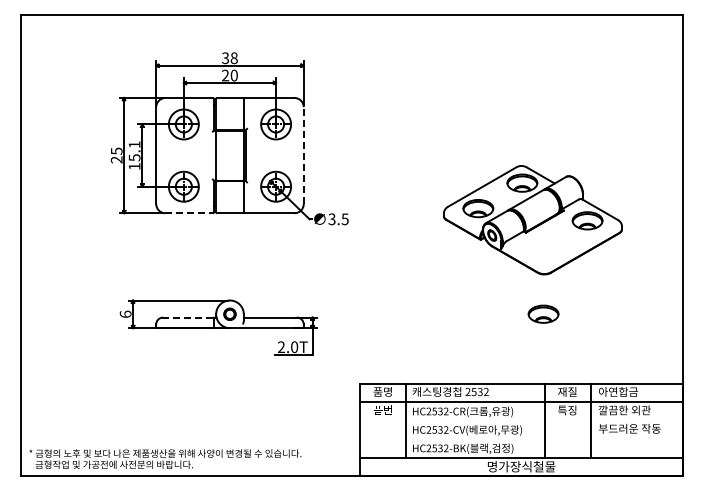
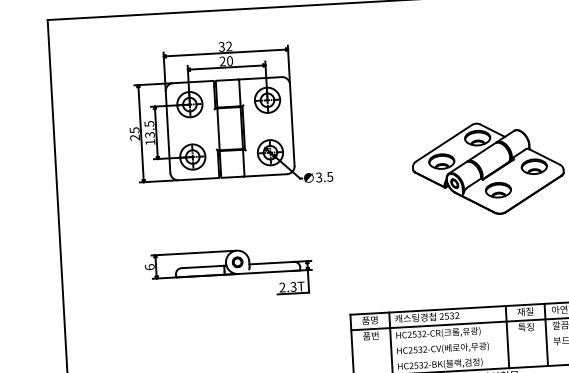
text: (233, 58) -> (228, 46), 38 -> 32
text: (134, 150) -> (149, 128), 15.1 -> 13.5
line: (303, 155) -> (292, 125), dashed -> solid
line: (189, 213) -> (198, 179), dashed -> solid
part: (543, 313) -> (498, 189), moved
line: (189, 317) -> (203, 266), dashed -> solid
text: (294, 346) -> (293, 286), 2.0T -> 2.3T

